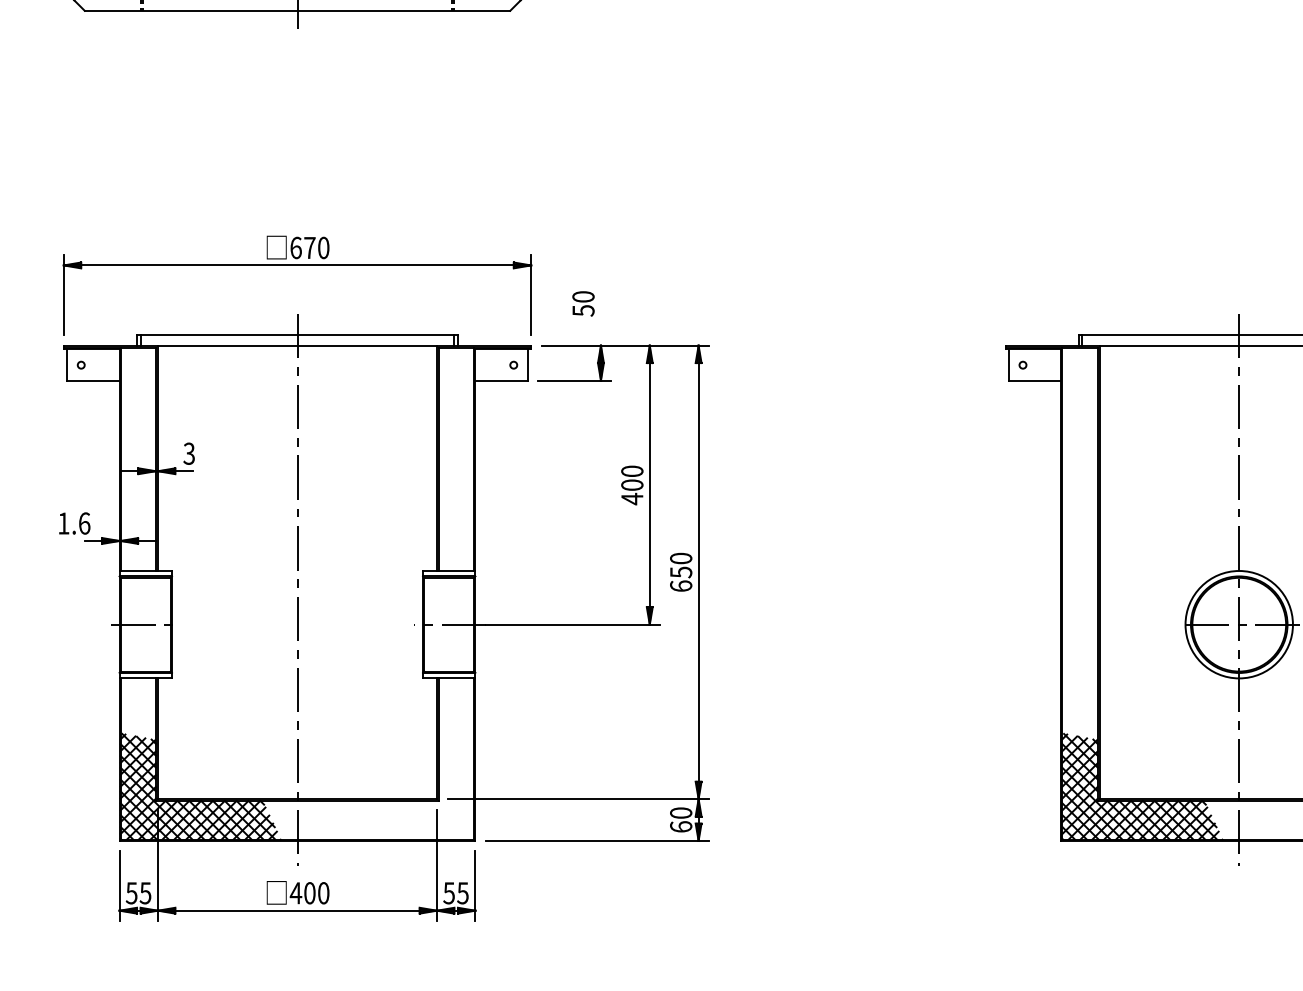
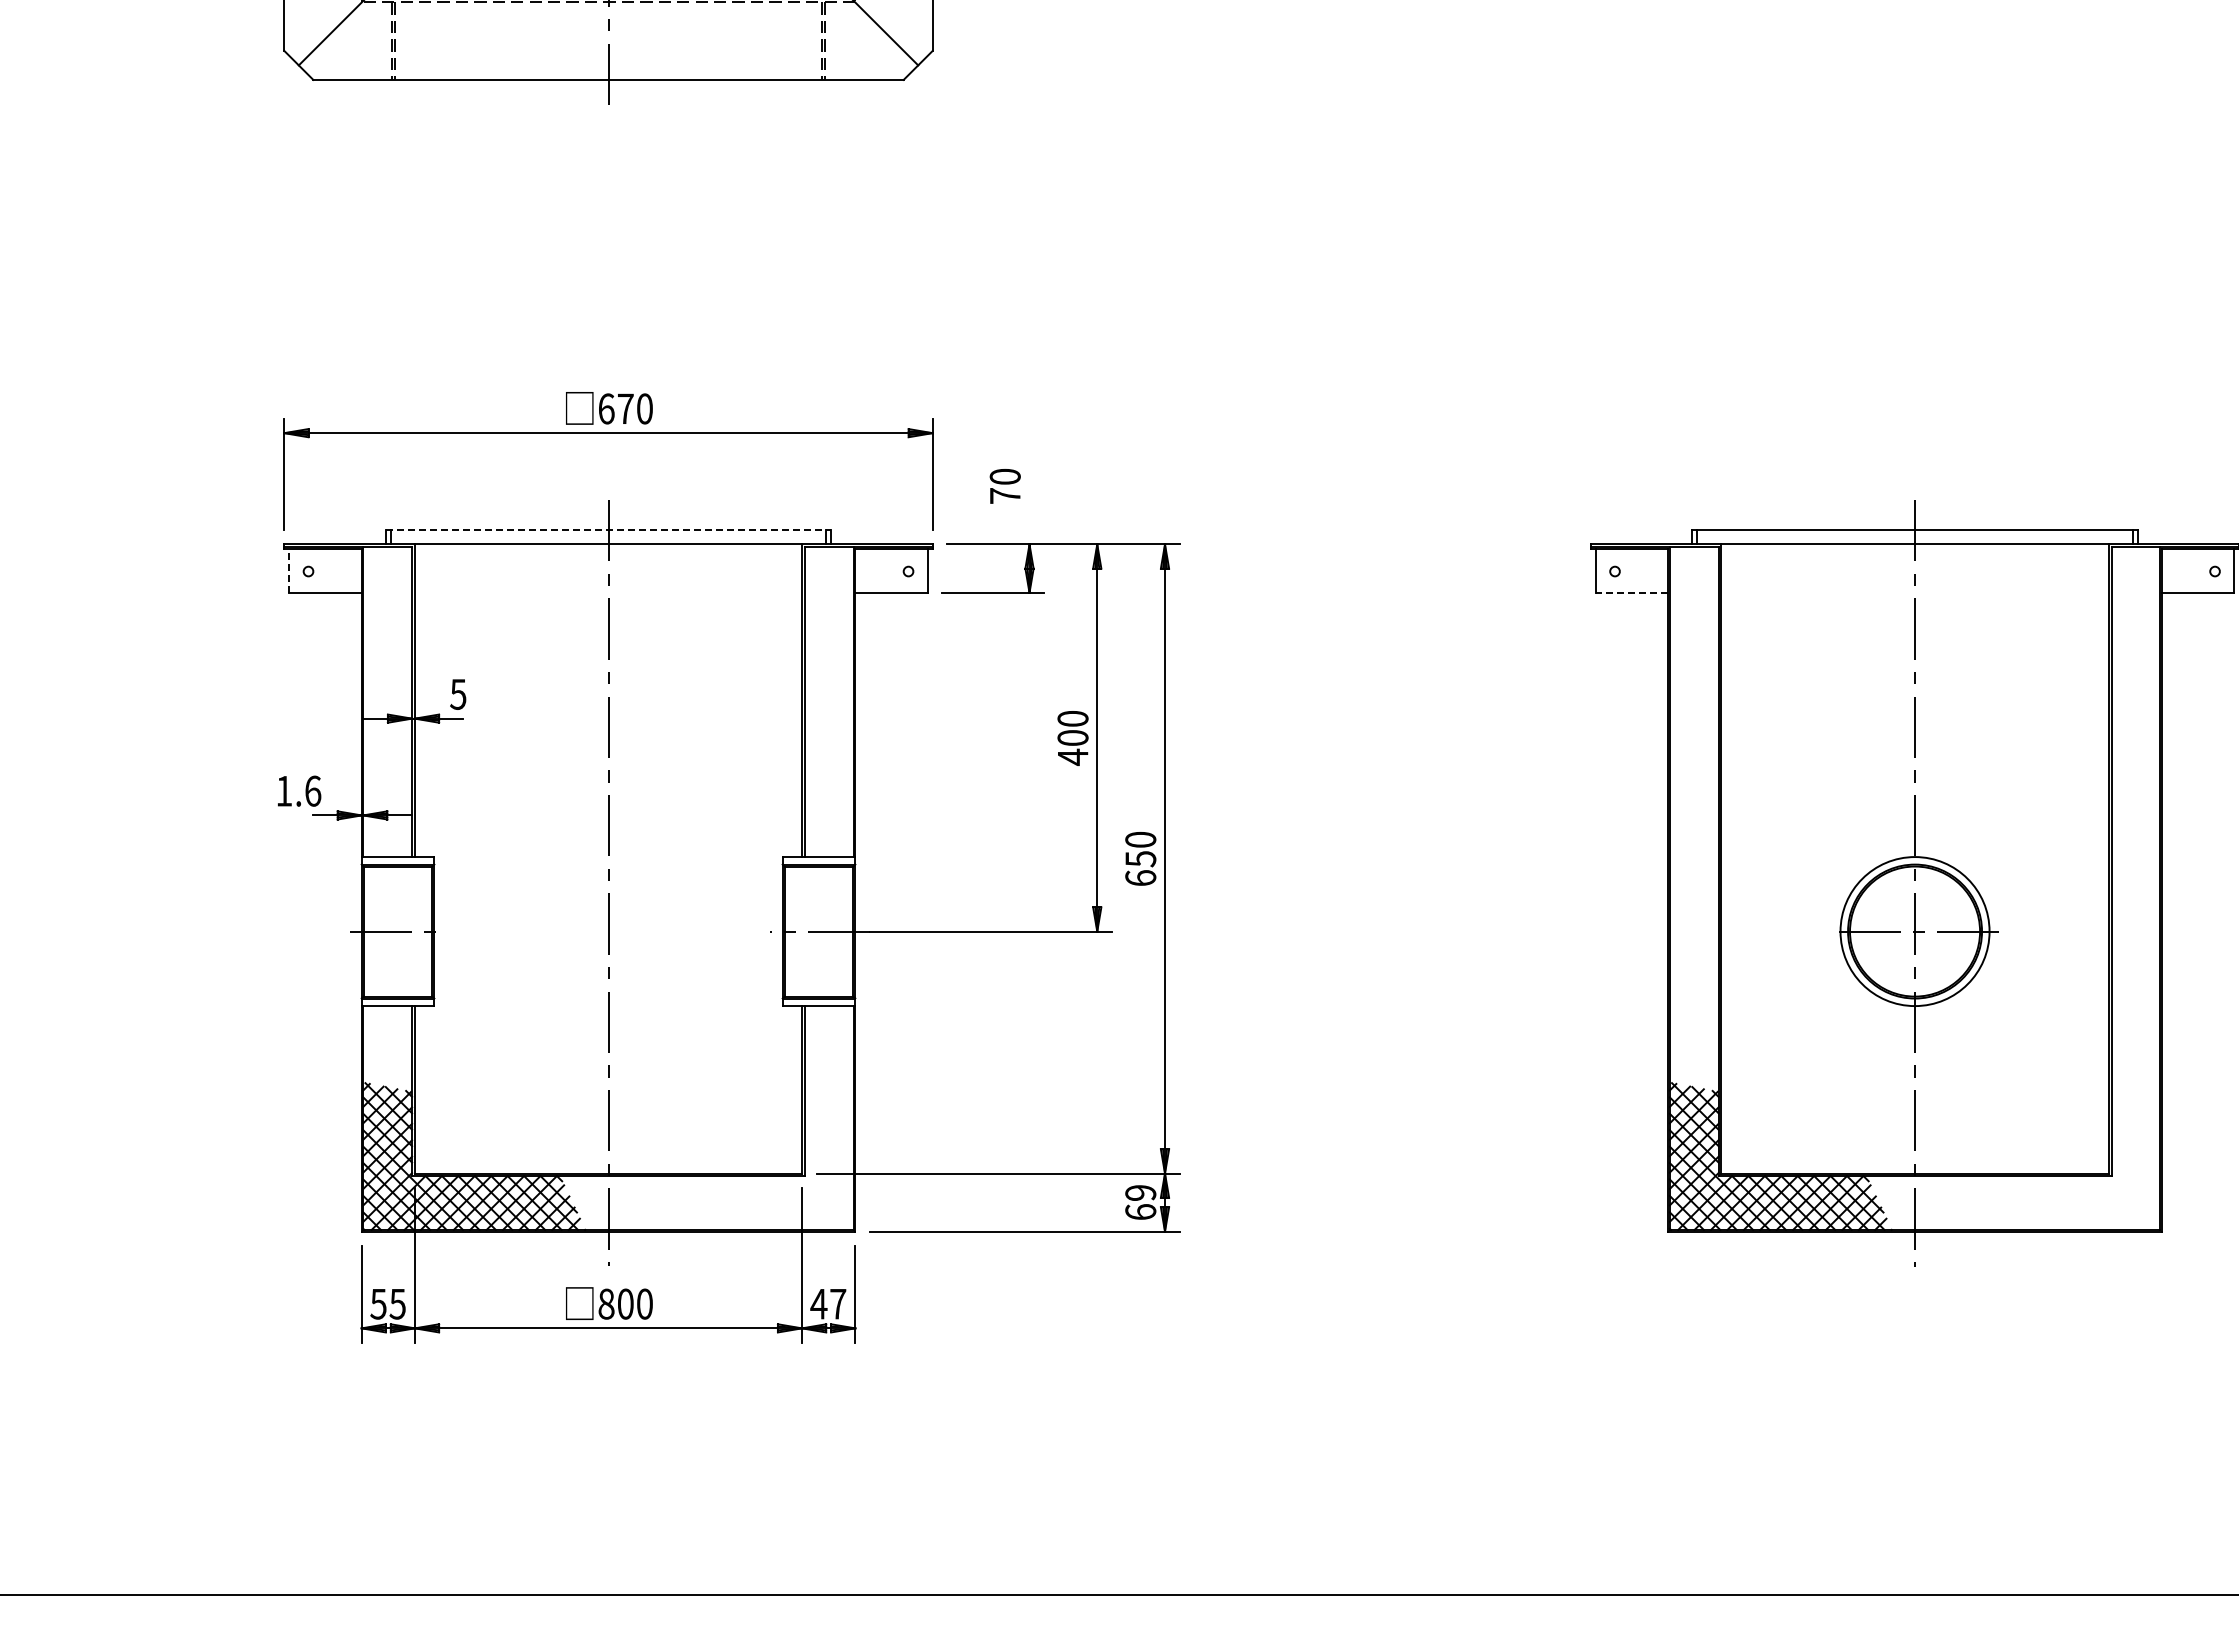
text: (583, 311) -> (1005, 496), 50 -> 70
line: (297, 334) -> (608, 529), solid -> dashed
line: (67, 364) -> (289, 570), solid -> dashed
line: (1034, 380) -> (1631, 592), solid -> dashed
text: (189, 453) -> (458, 693), 3 -> 5
text: (680, 812) -> (1140, 1192), 60 -> 69
text: (296, 892) -> (606, 1303), 400 -> 800
text: (456, 893) -> (828, 1304), 55 -> 47

